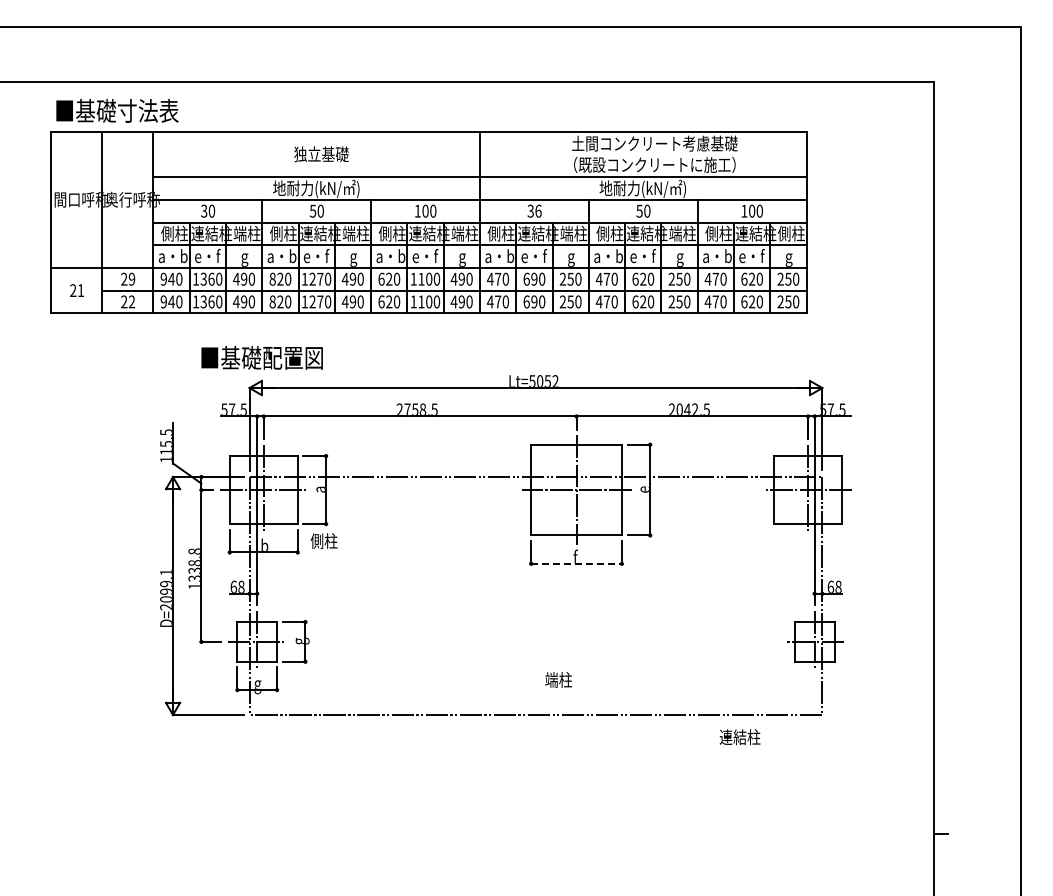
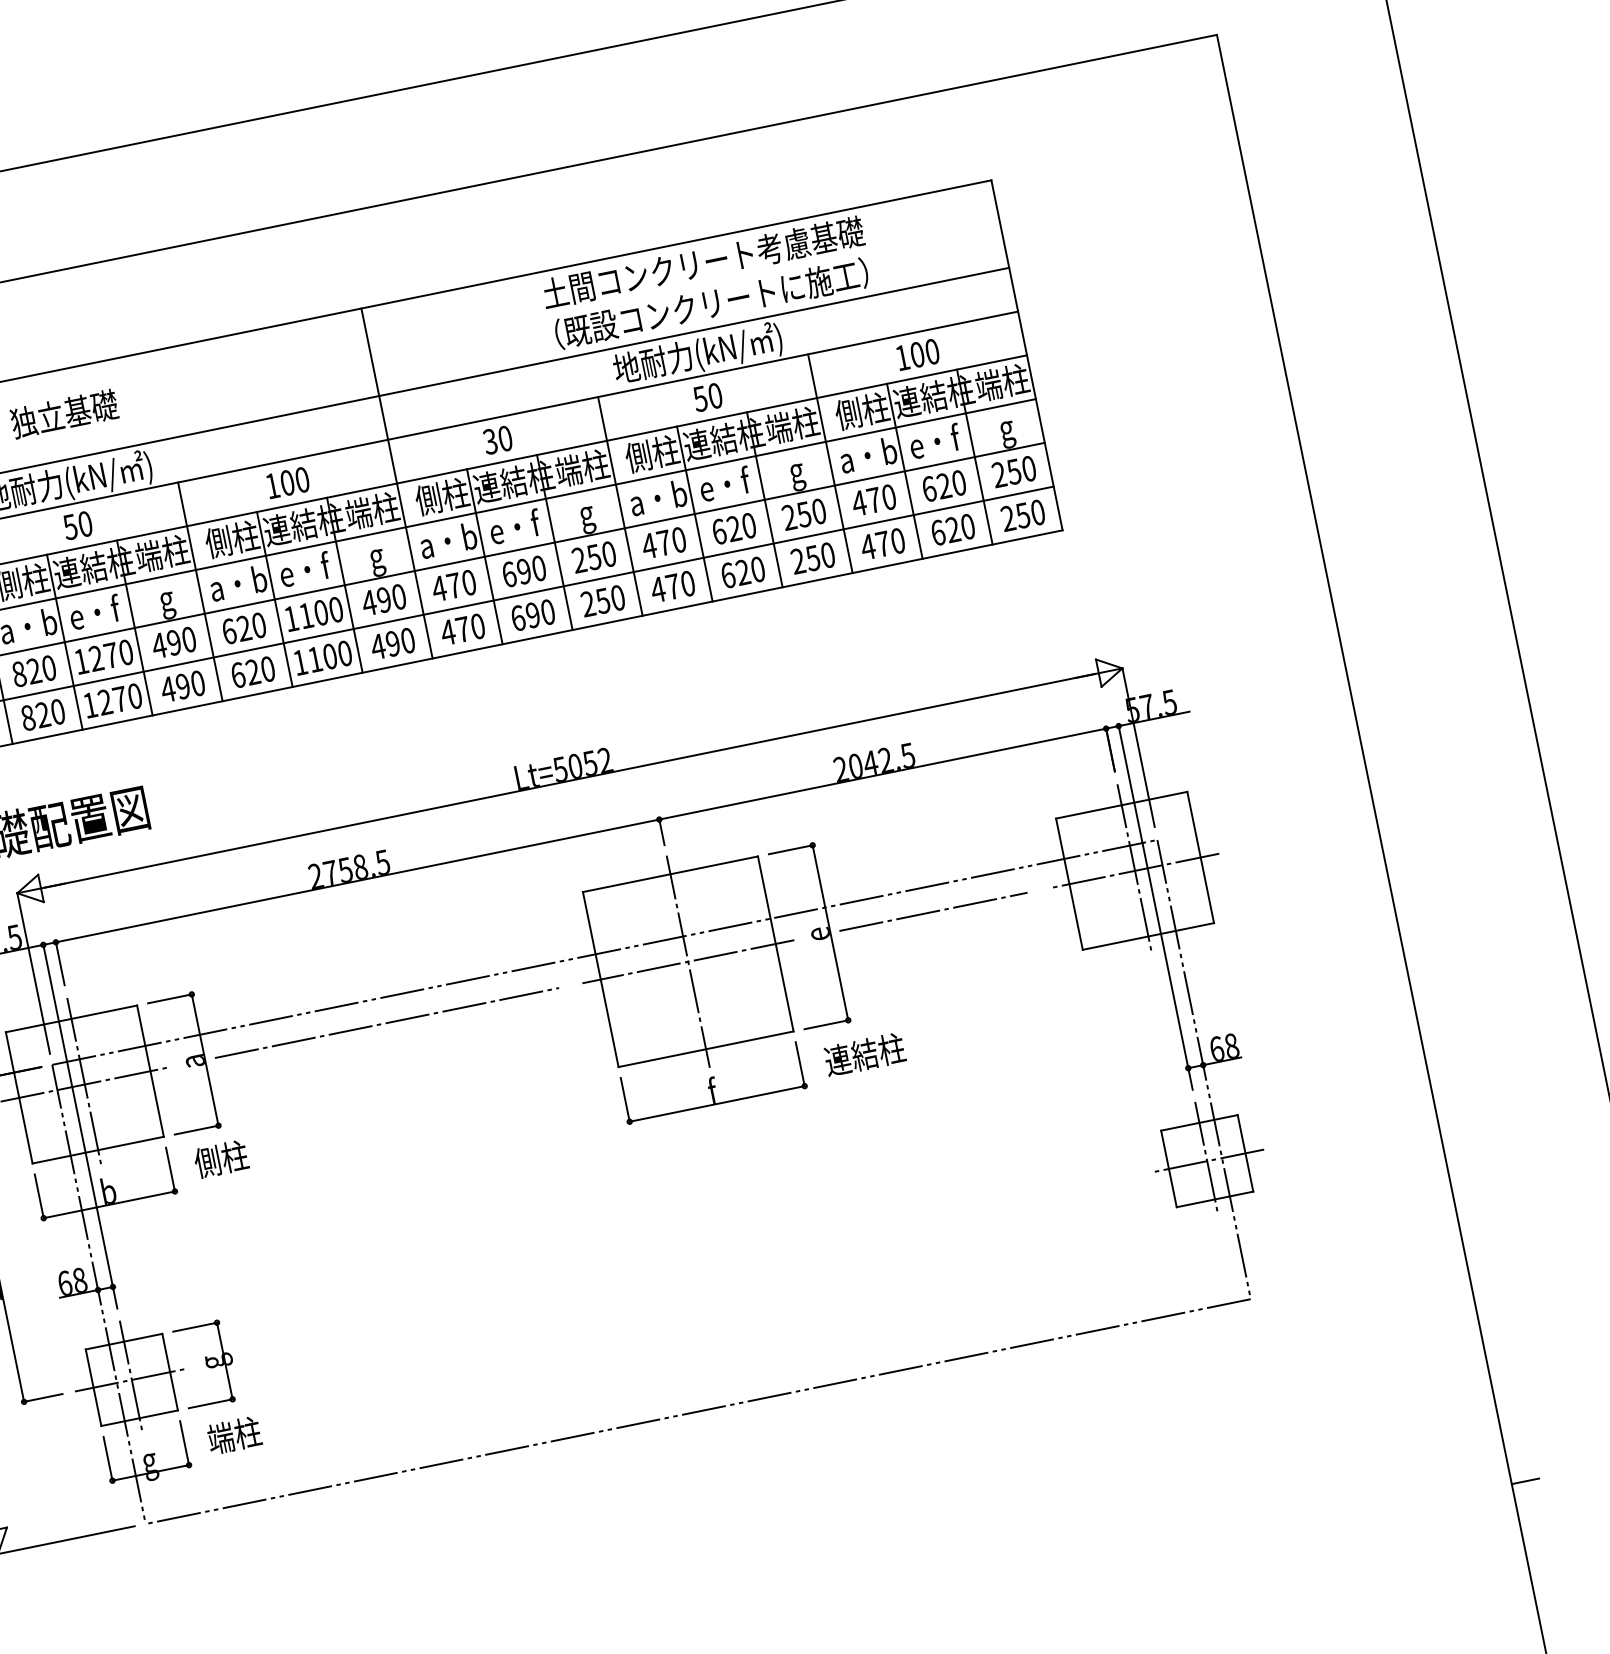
text: (538, 210) -> (505, 437), 36 -> 30
text: (784, 233) -> (988, 385), 側柱 -> 端柱
line: (420, 490) -> (387, 1023), added
line: (703, 490) -> (933, 912), added
line: (577, 563) -> (718, 1102), dashed -> solid
text: (558, 679) -> (233, 1434), moved
text: (739, 737) -> (863, 1055), moved

